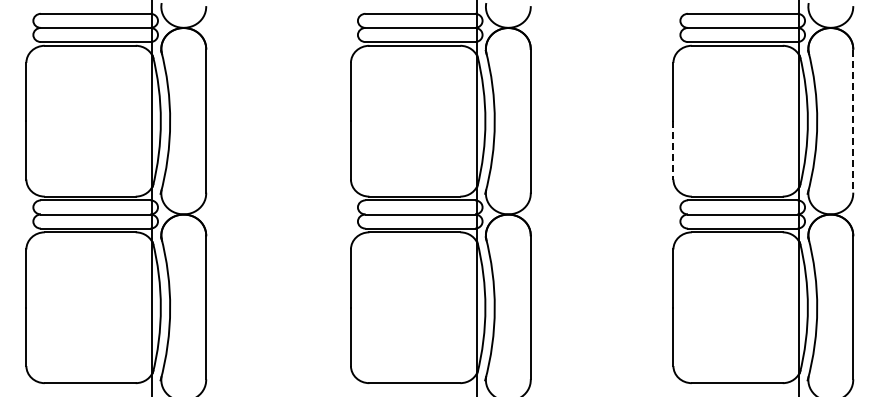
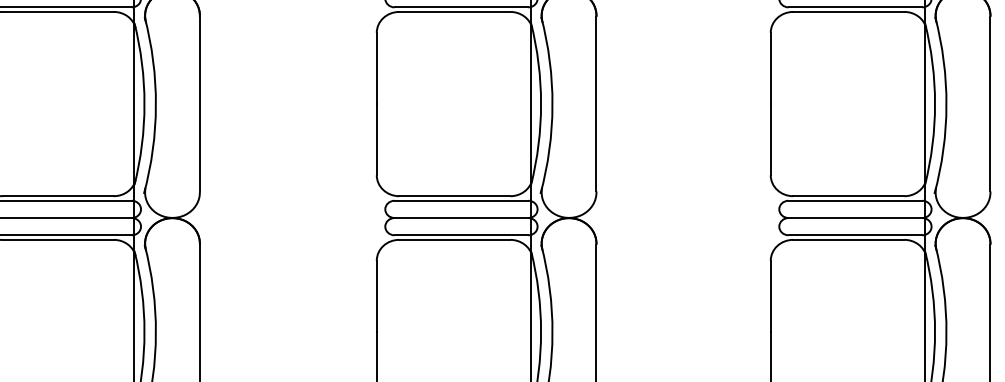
line: (853, 121) -> (990, 104), dashed -> solid
line: (673, 150) -> (770, 139), dashed -> solid

